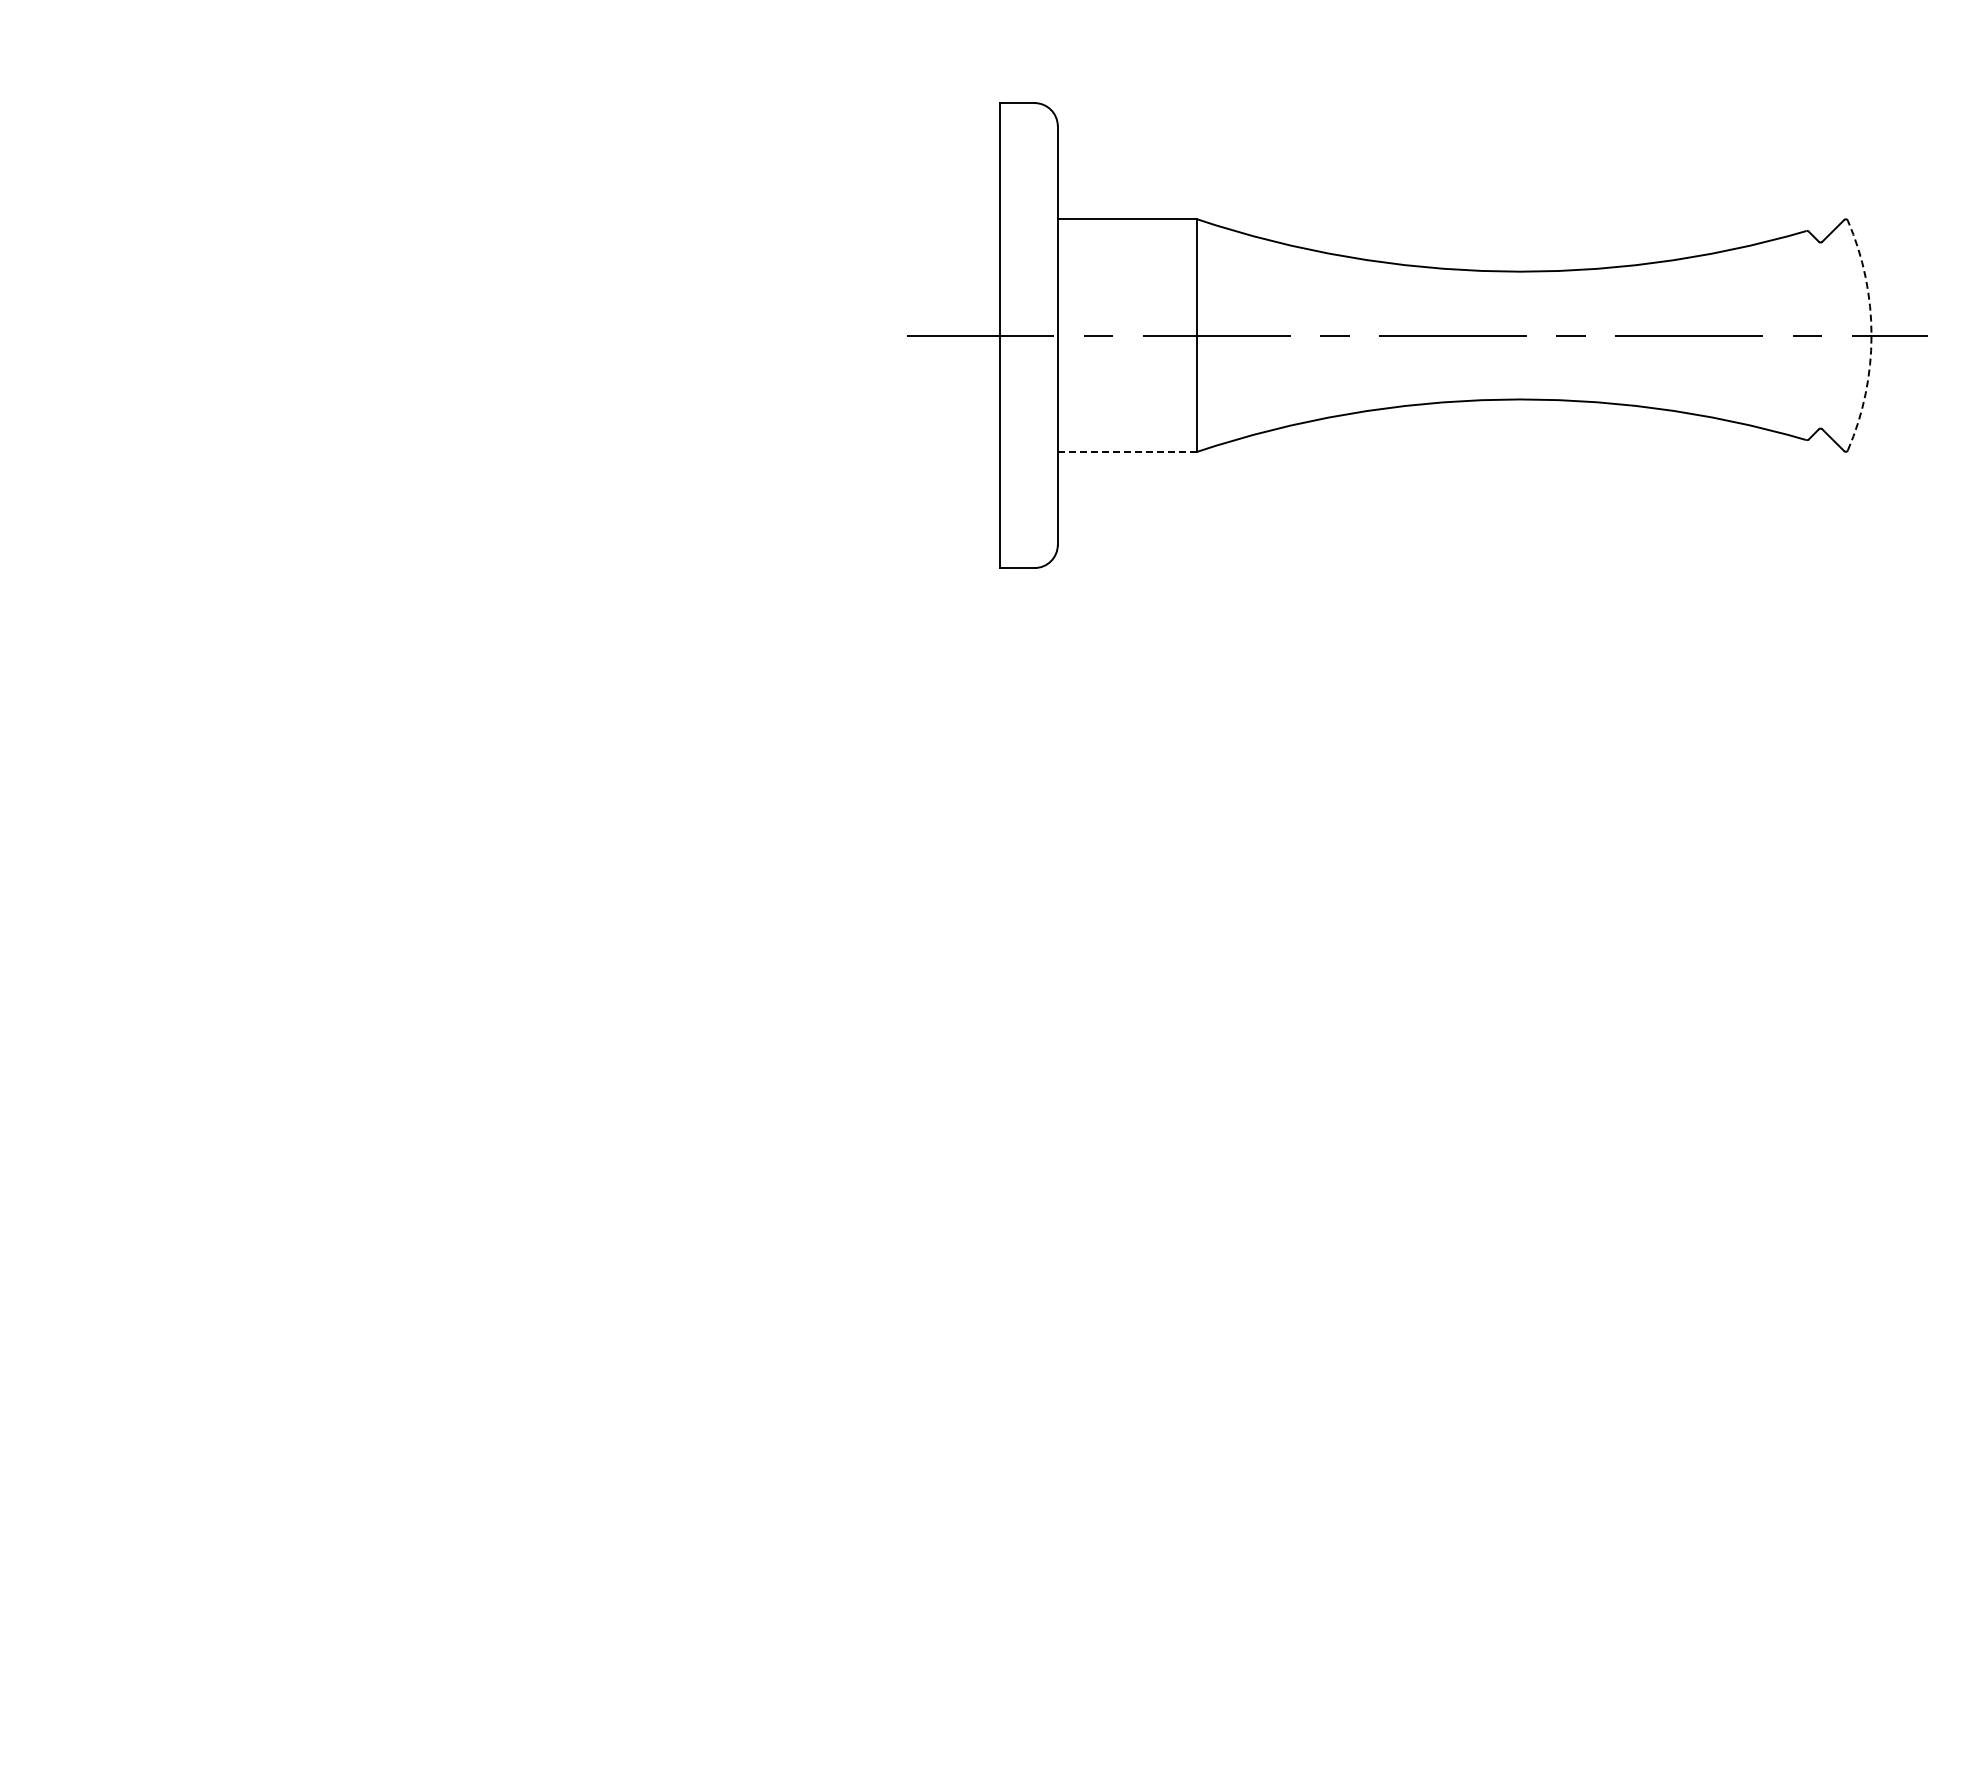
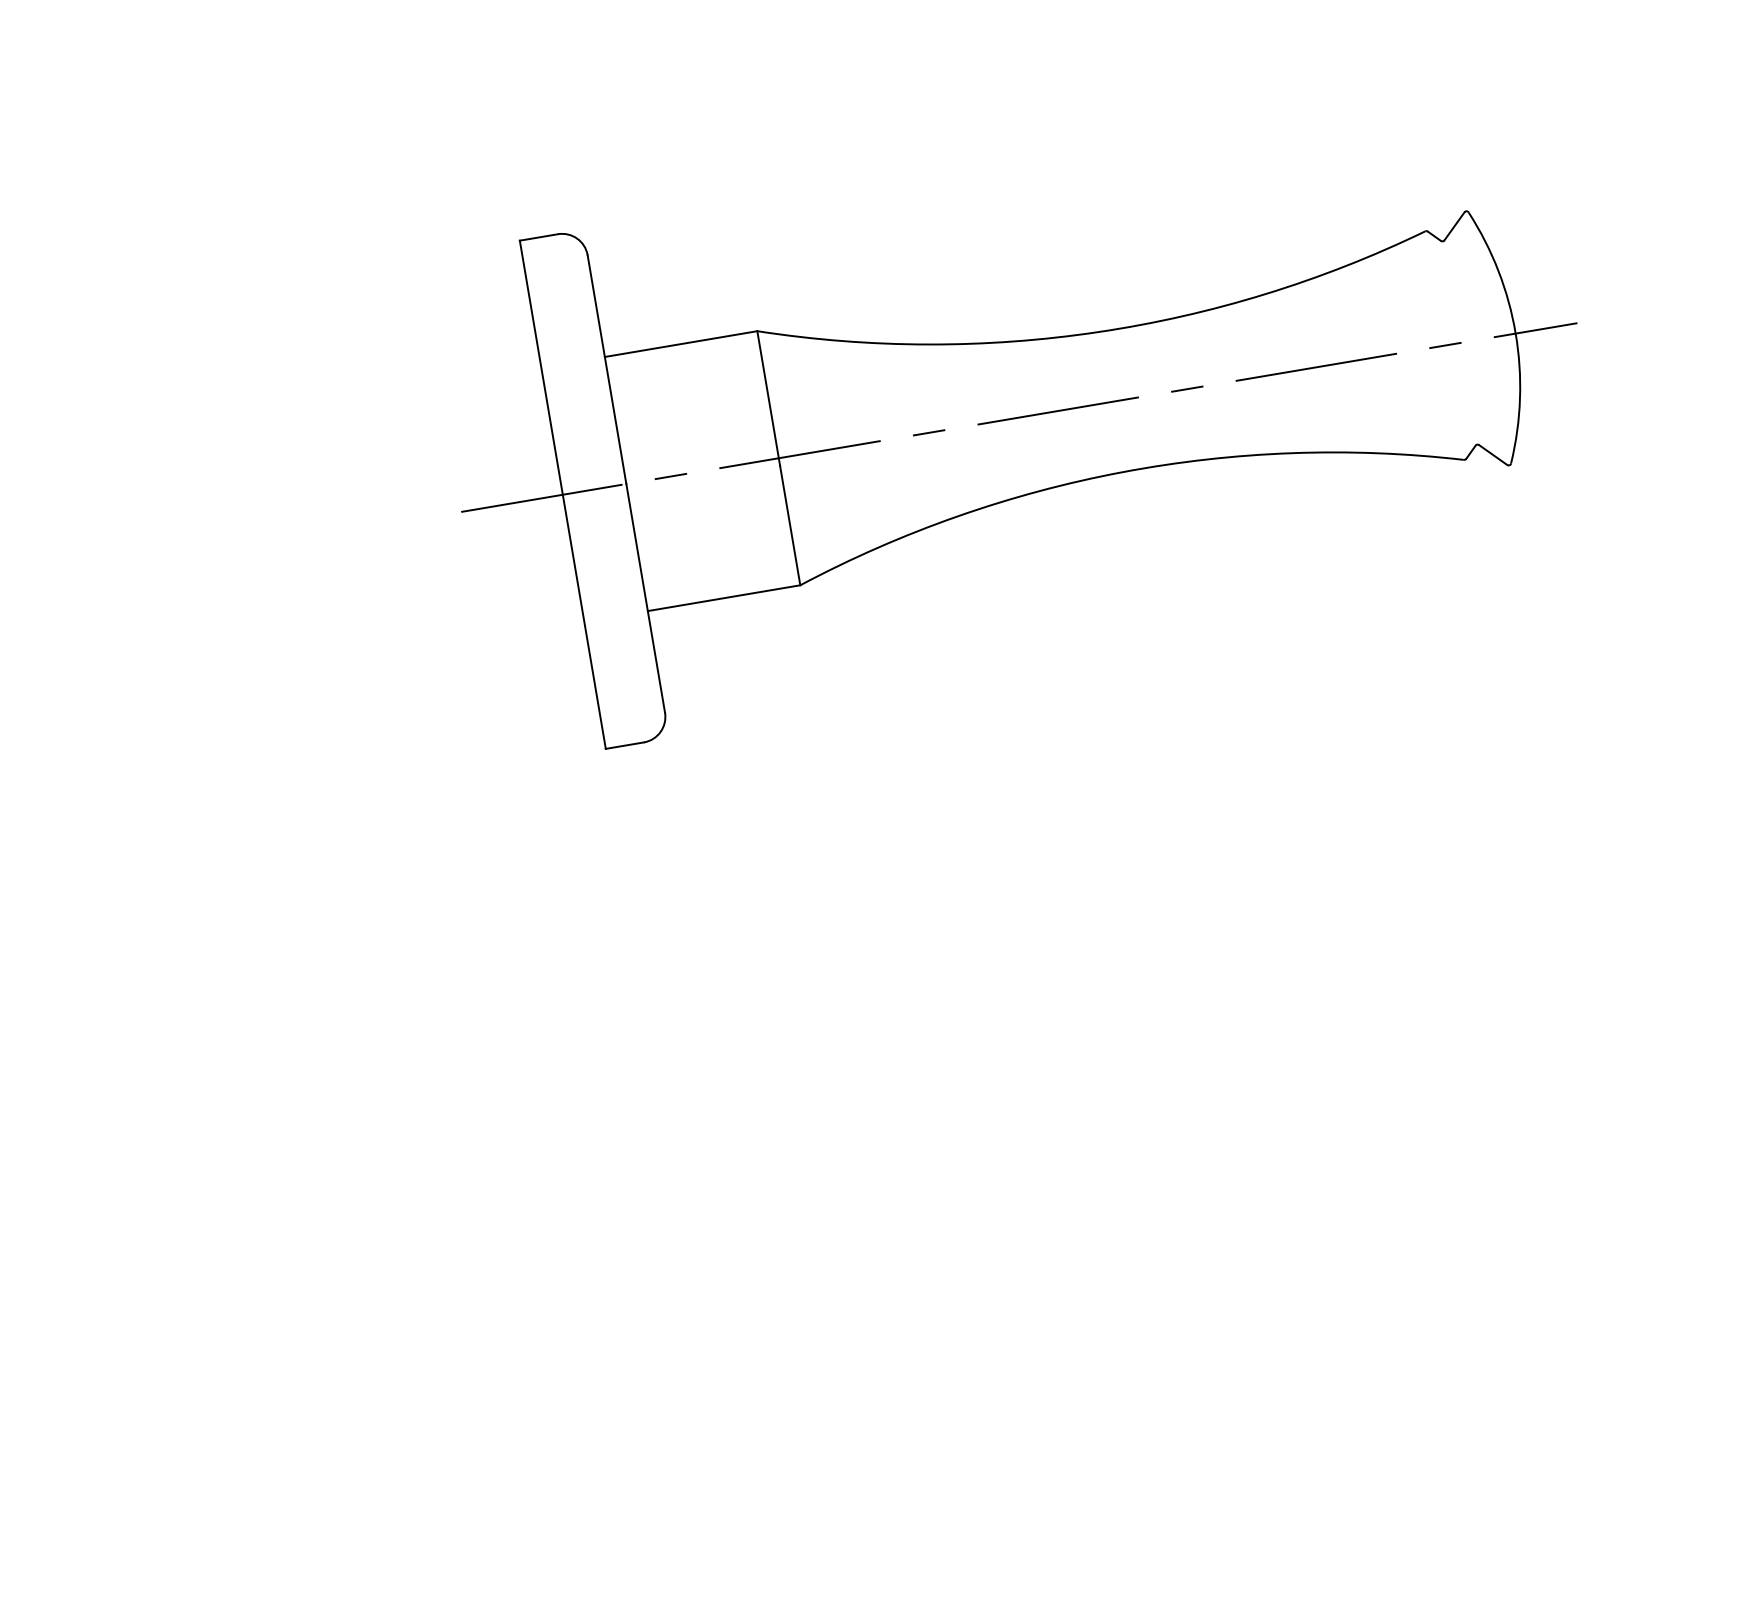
arc: (1871, 335) -> (1515, 333), dashed -> solid
line: (1127, 451) -> (723, 597), dashed -> solid

